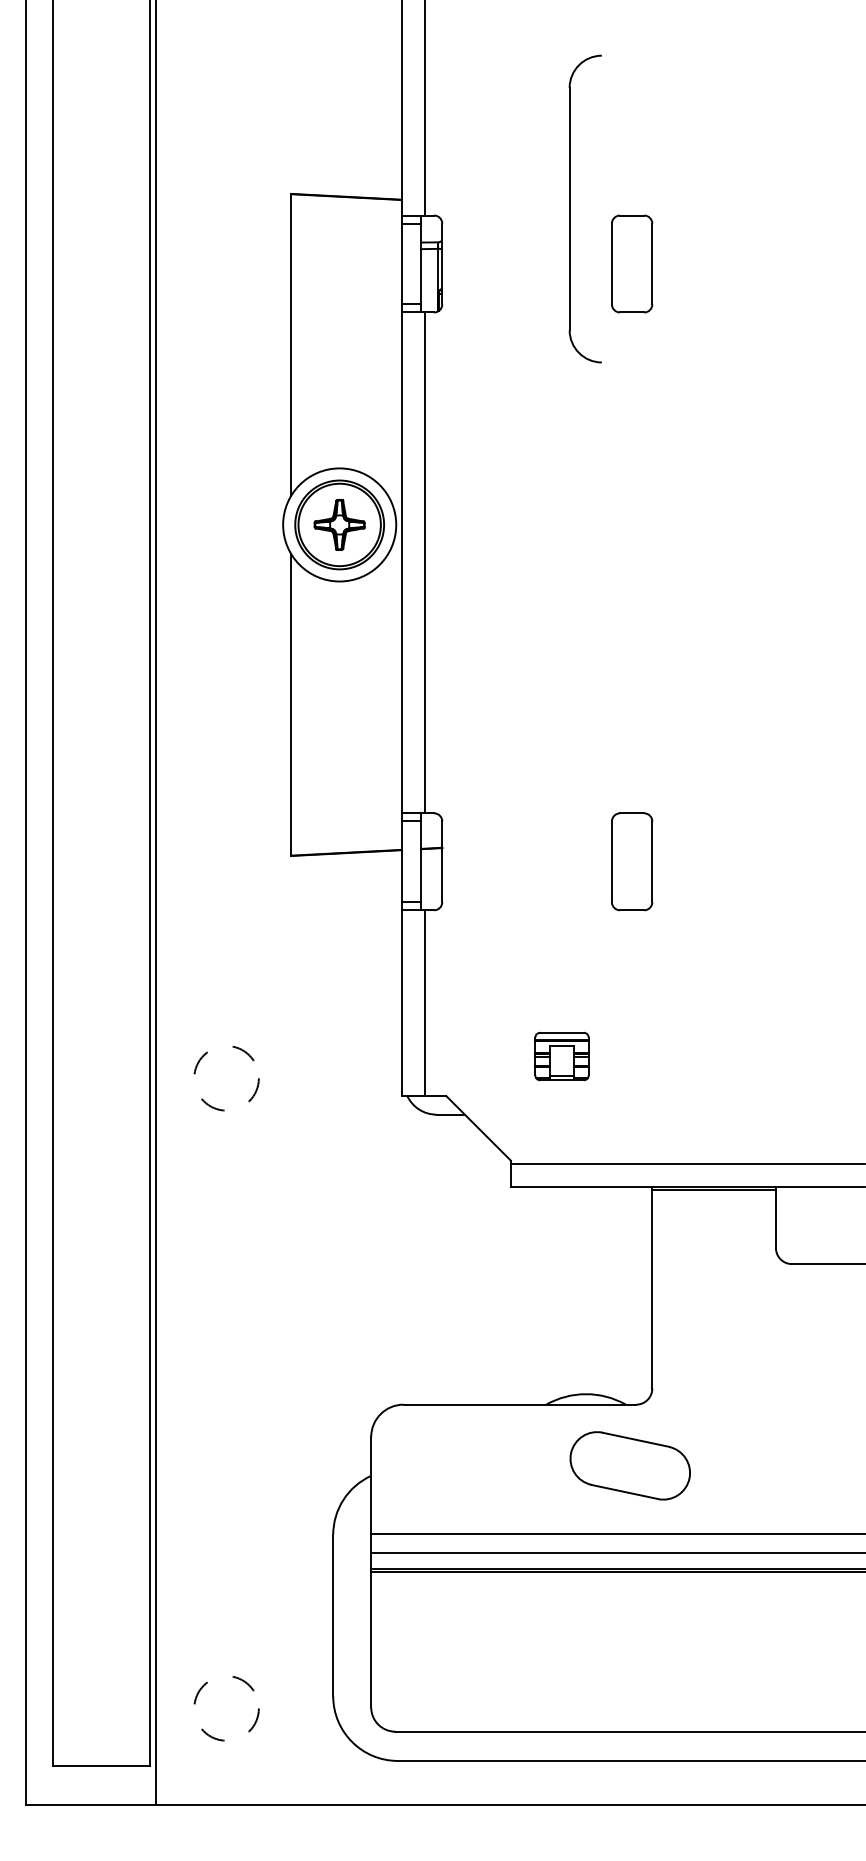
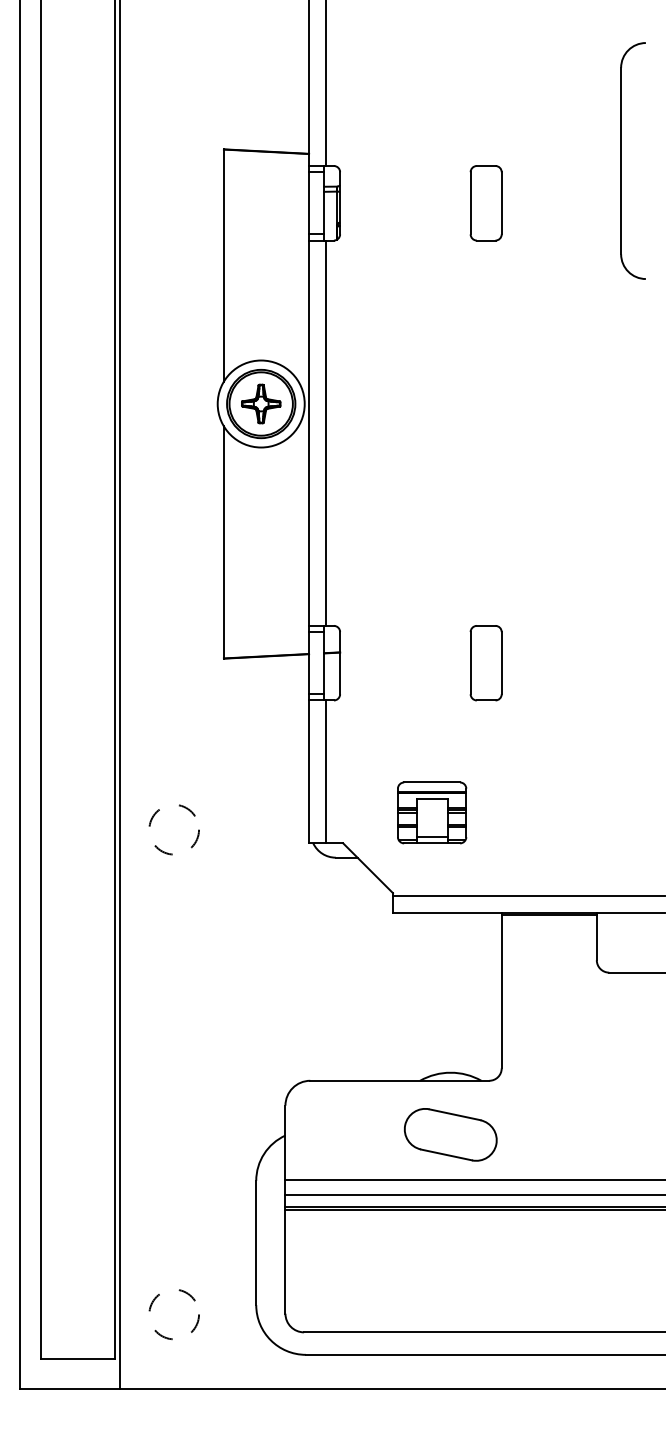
part: (570, 208) -> (621, 160), moved
part: (562, 1055) -> (432, 812), size x1.67
part: (629, 1465) -> (450, 1134), moved

